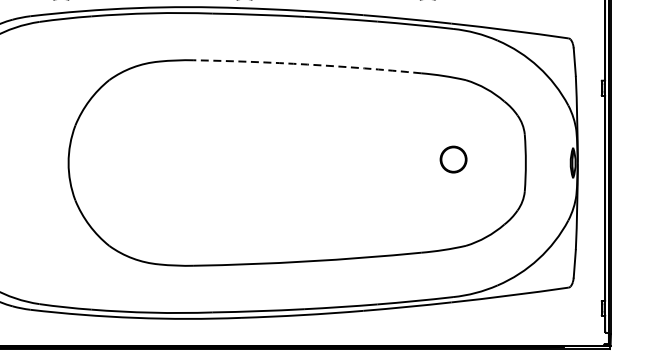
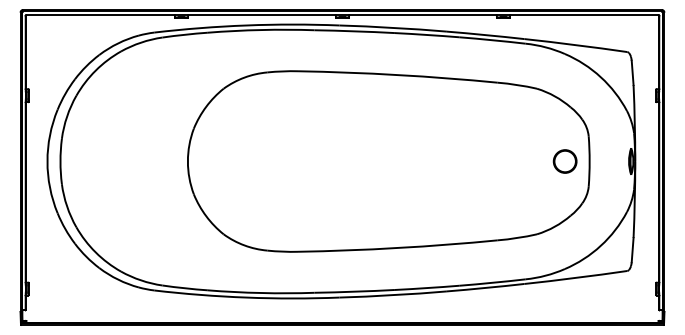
arc: (307, 65) -> (397, 75), dashed -> solid
part: (452, 159) -> (564, 161), moved

